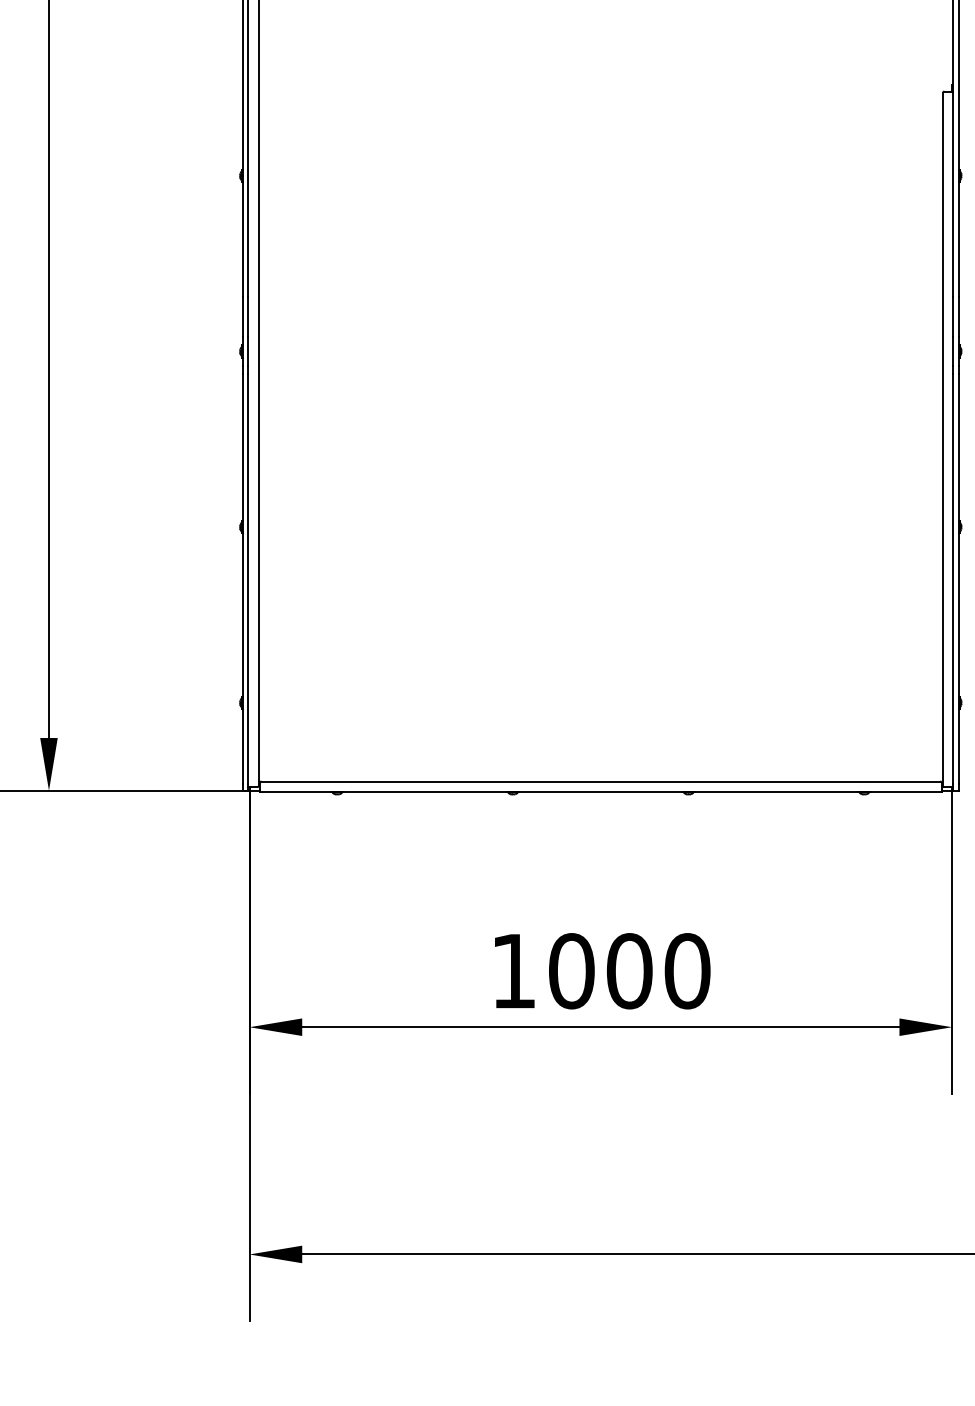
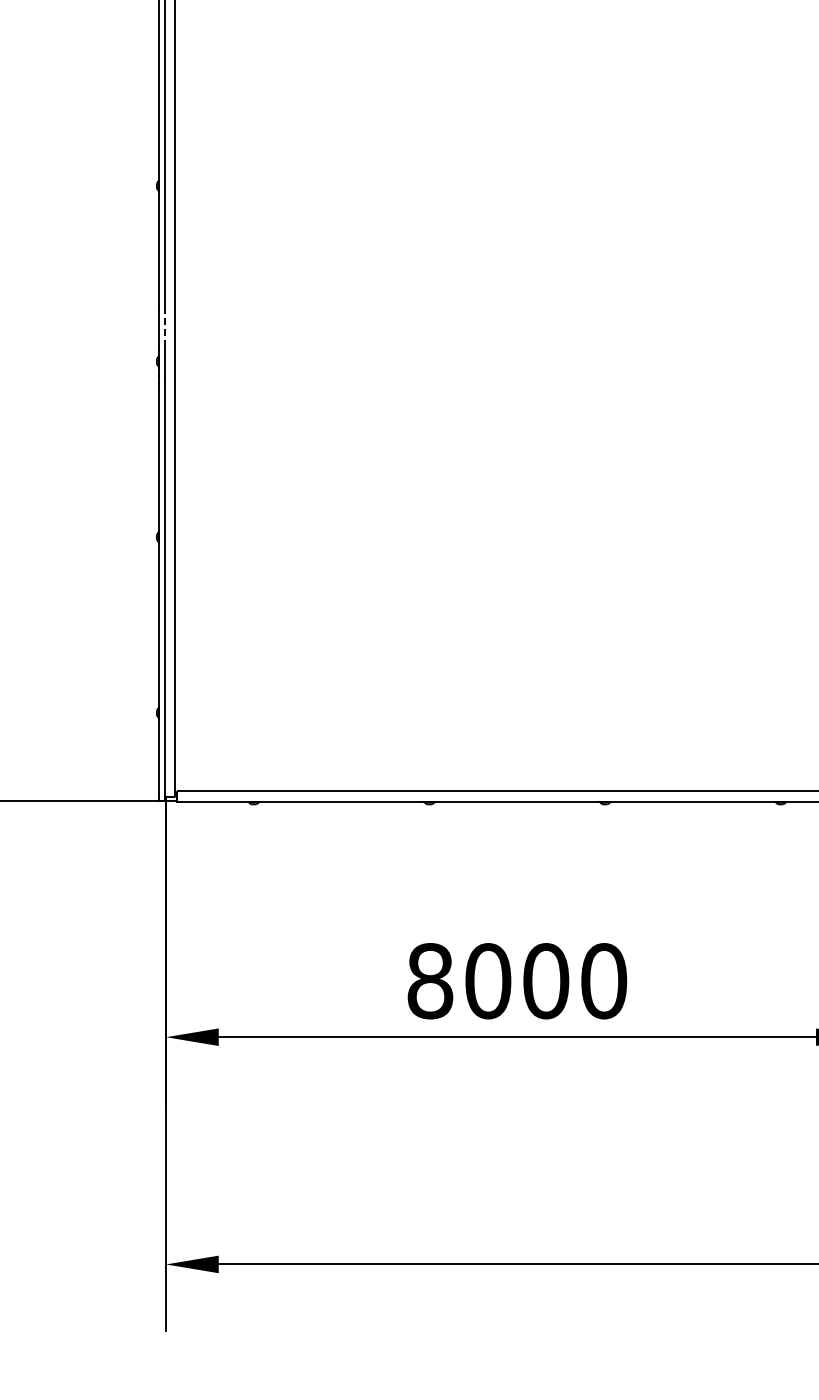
line: (248, 317) -> (165, 327), solid -> dashed
text: (513, 971) -> (430, 981), 1000 -> 8000

